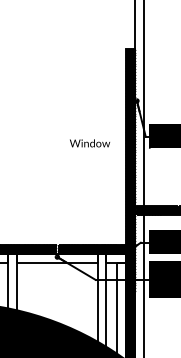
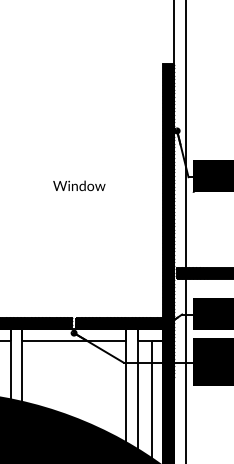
text: (90, 143) -> (79, 185), moved

